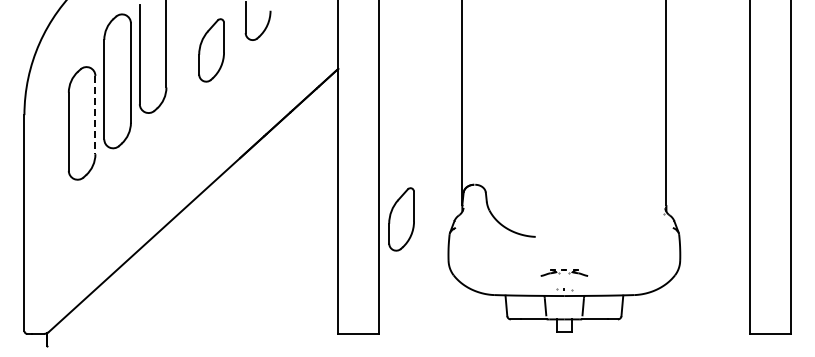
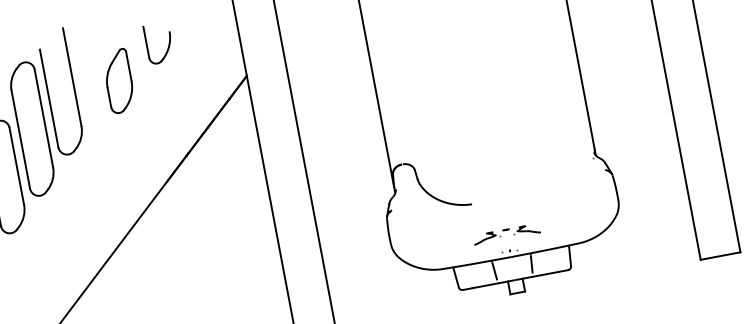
line: (95, 115) -> (16, 166), dashed -> solid
part: (401, 219) -> (336, 212), removed
part: (564, 272) -> (506, 233), size x1.43

